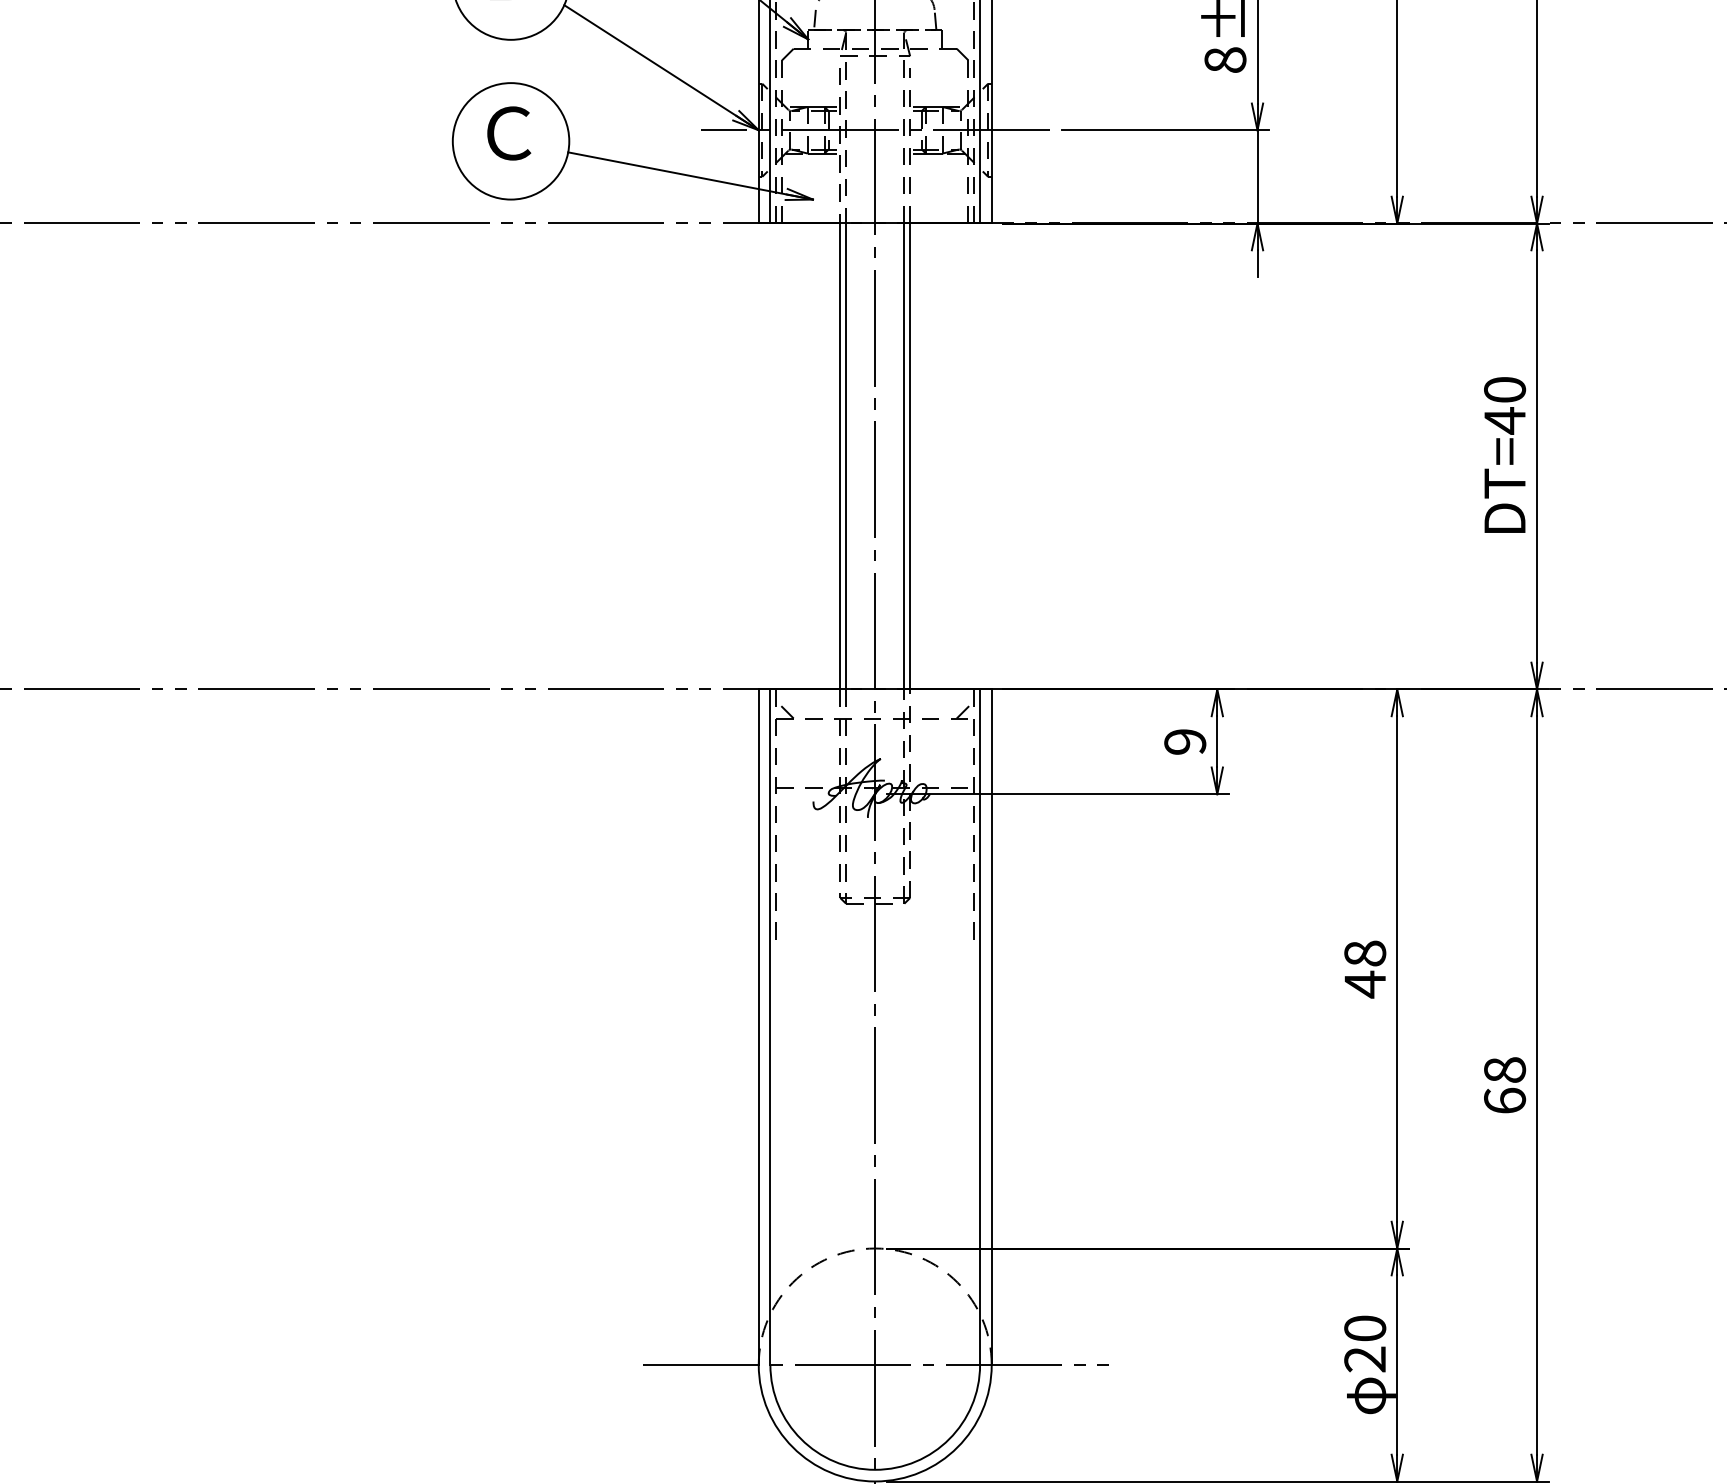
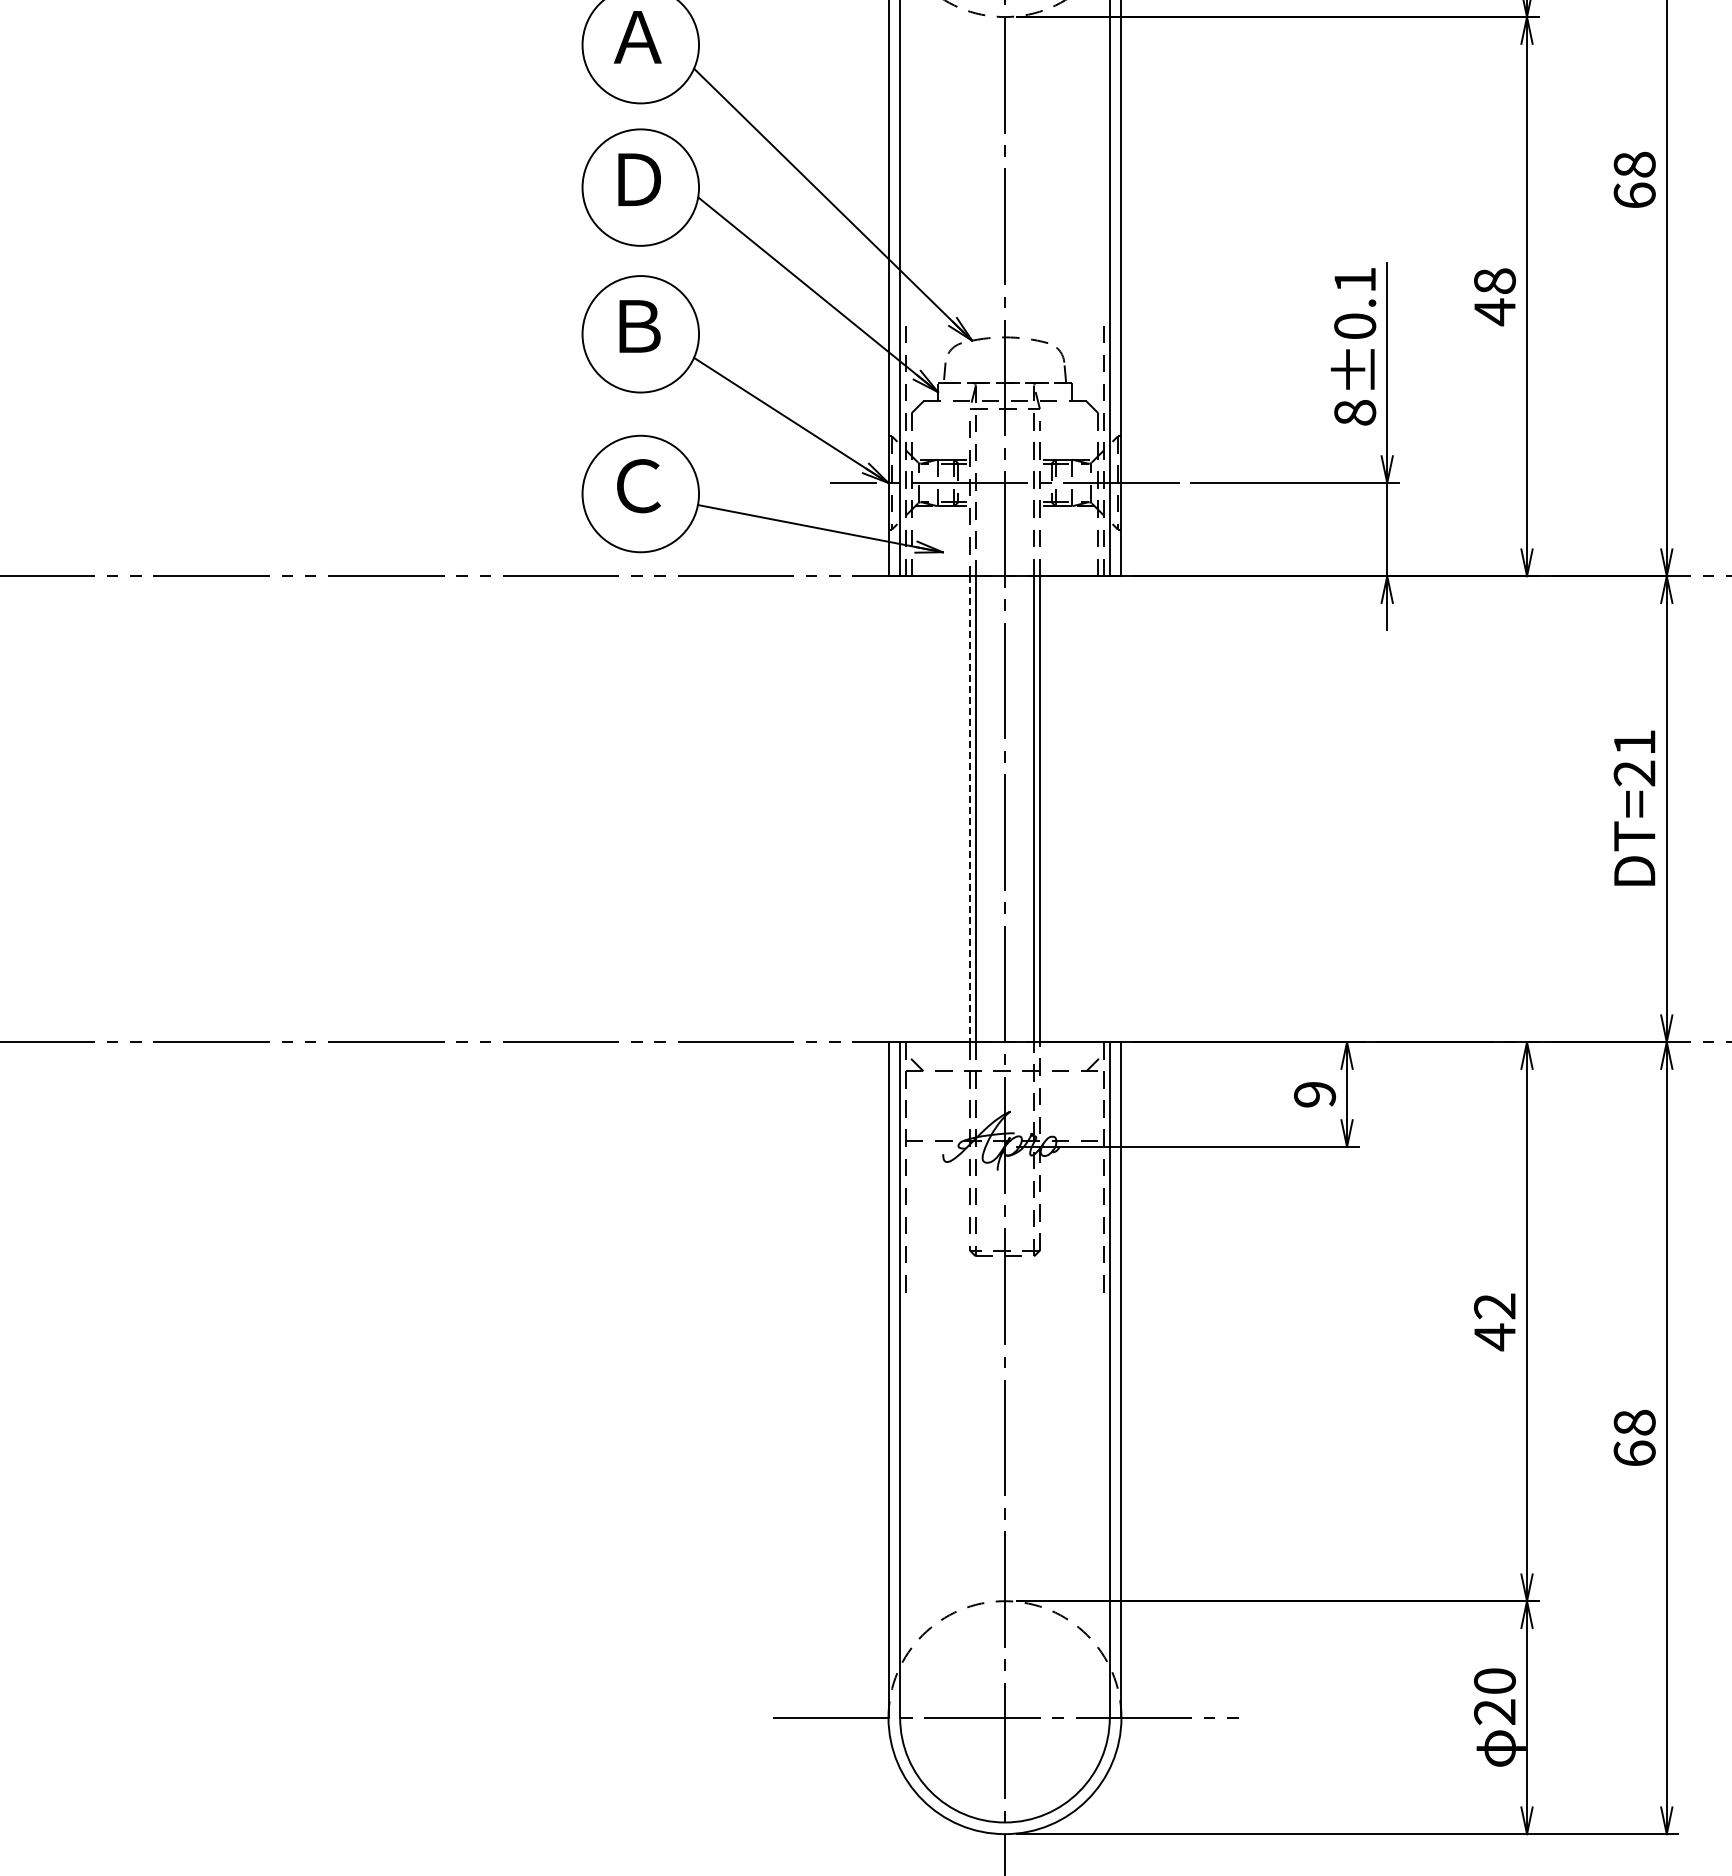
text: (1504, 405) -> (1634, 758), DT=40 -> DT=21
line: (840, 456) -> (970, 809), solid -> dashed
text: (1365, 953) -> (1495, 1306), 48 -> 42

